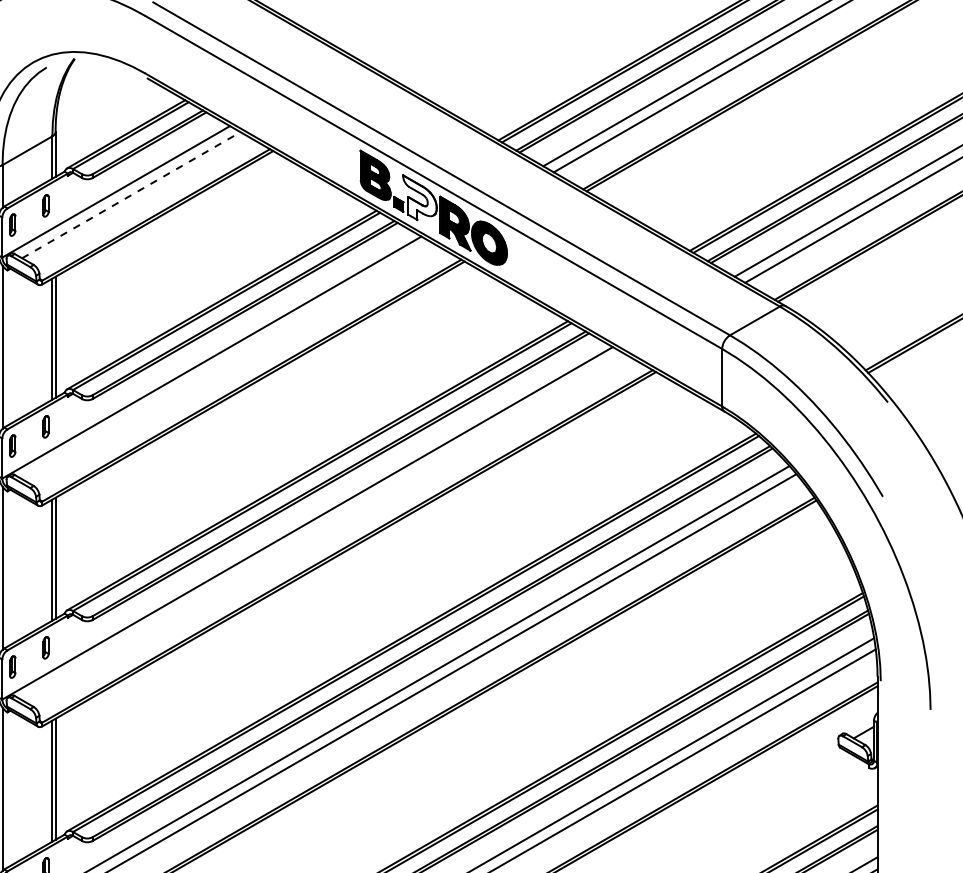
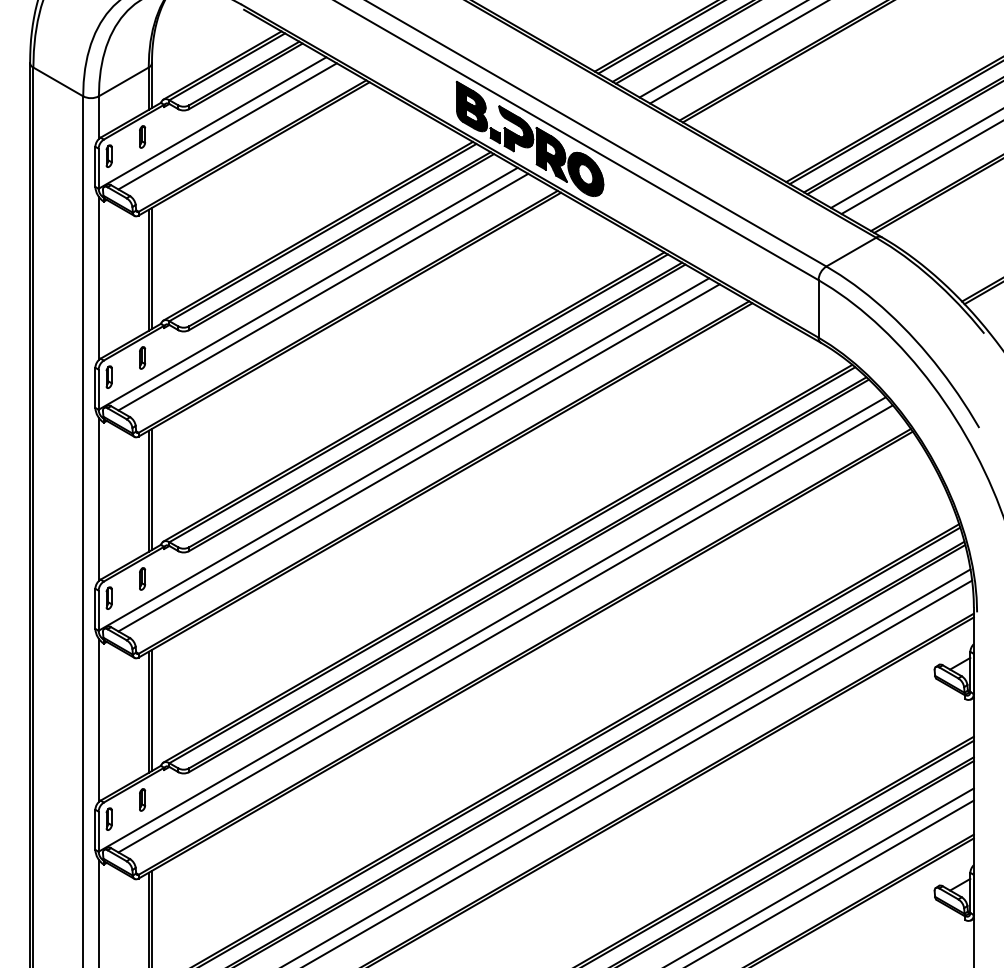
line: (132, 195) -> (228, 126), dashed -> solid
fill: (420, 197) -> (516, 128), added
line: (227, 360) -> (323, 291), added
line: (322, 526) -> (418, 457), added

